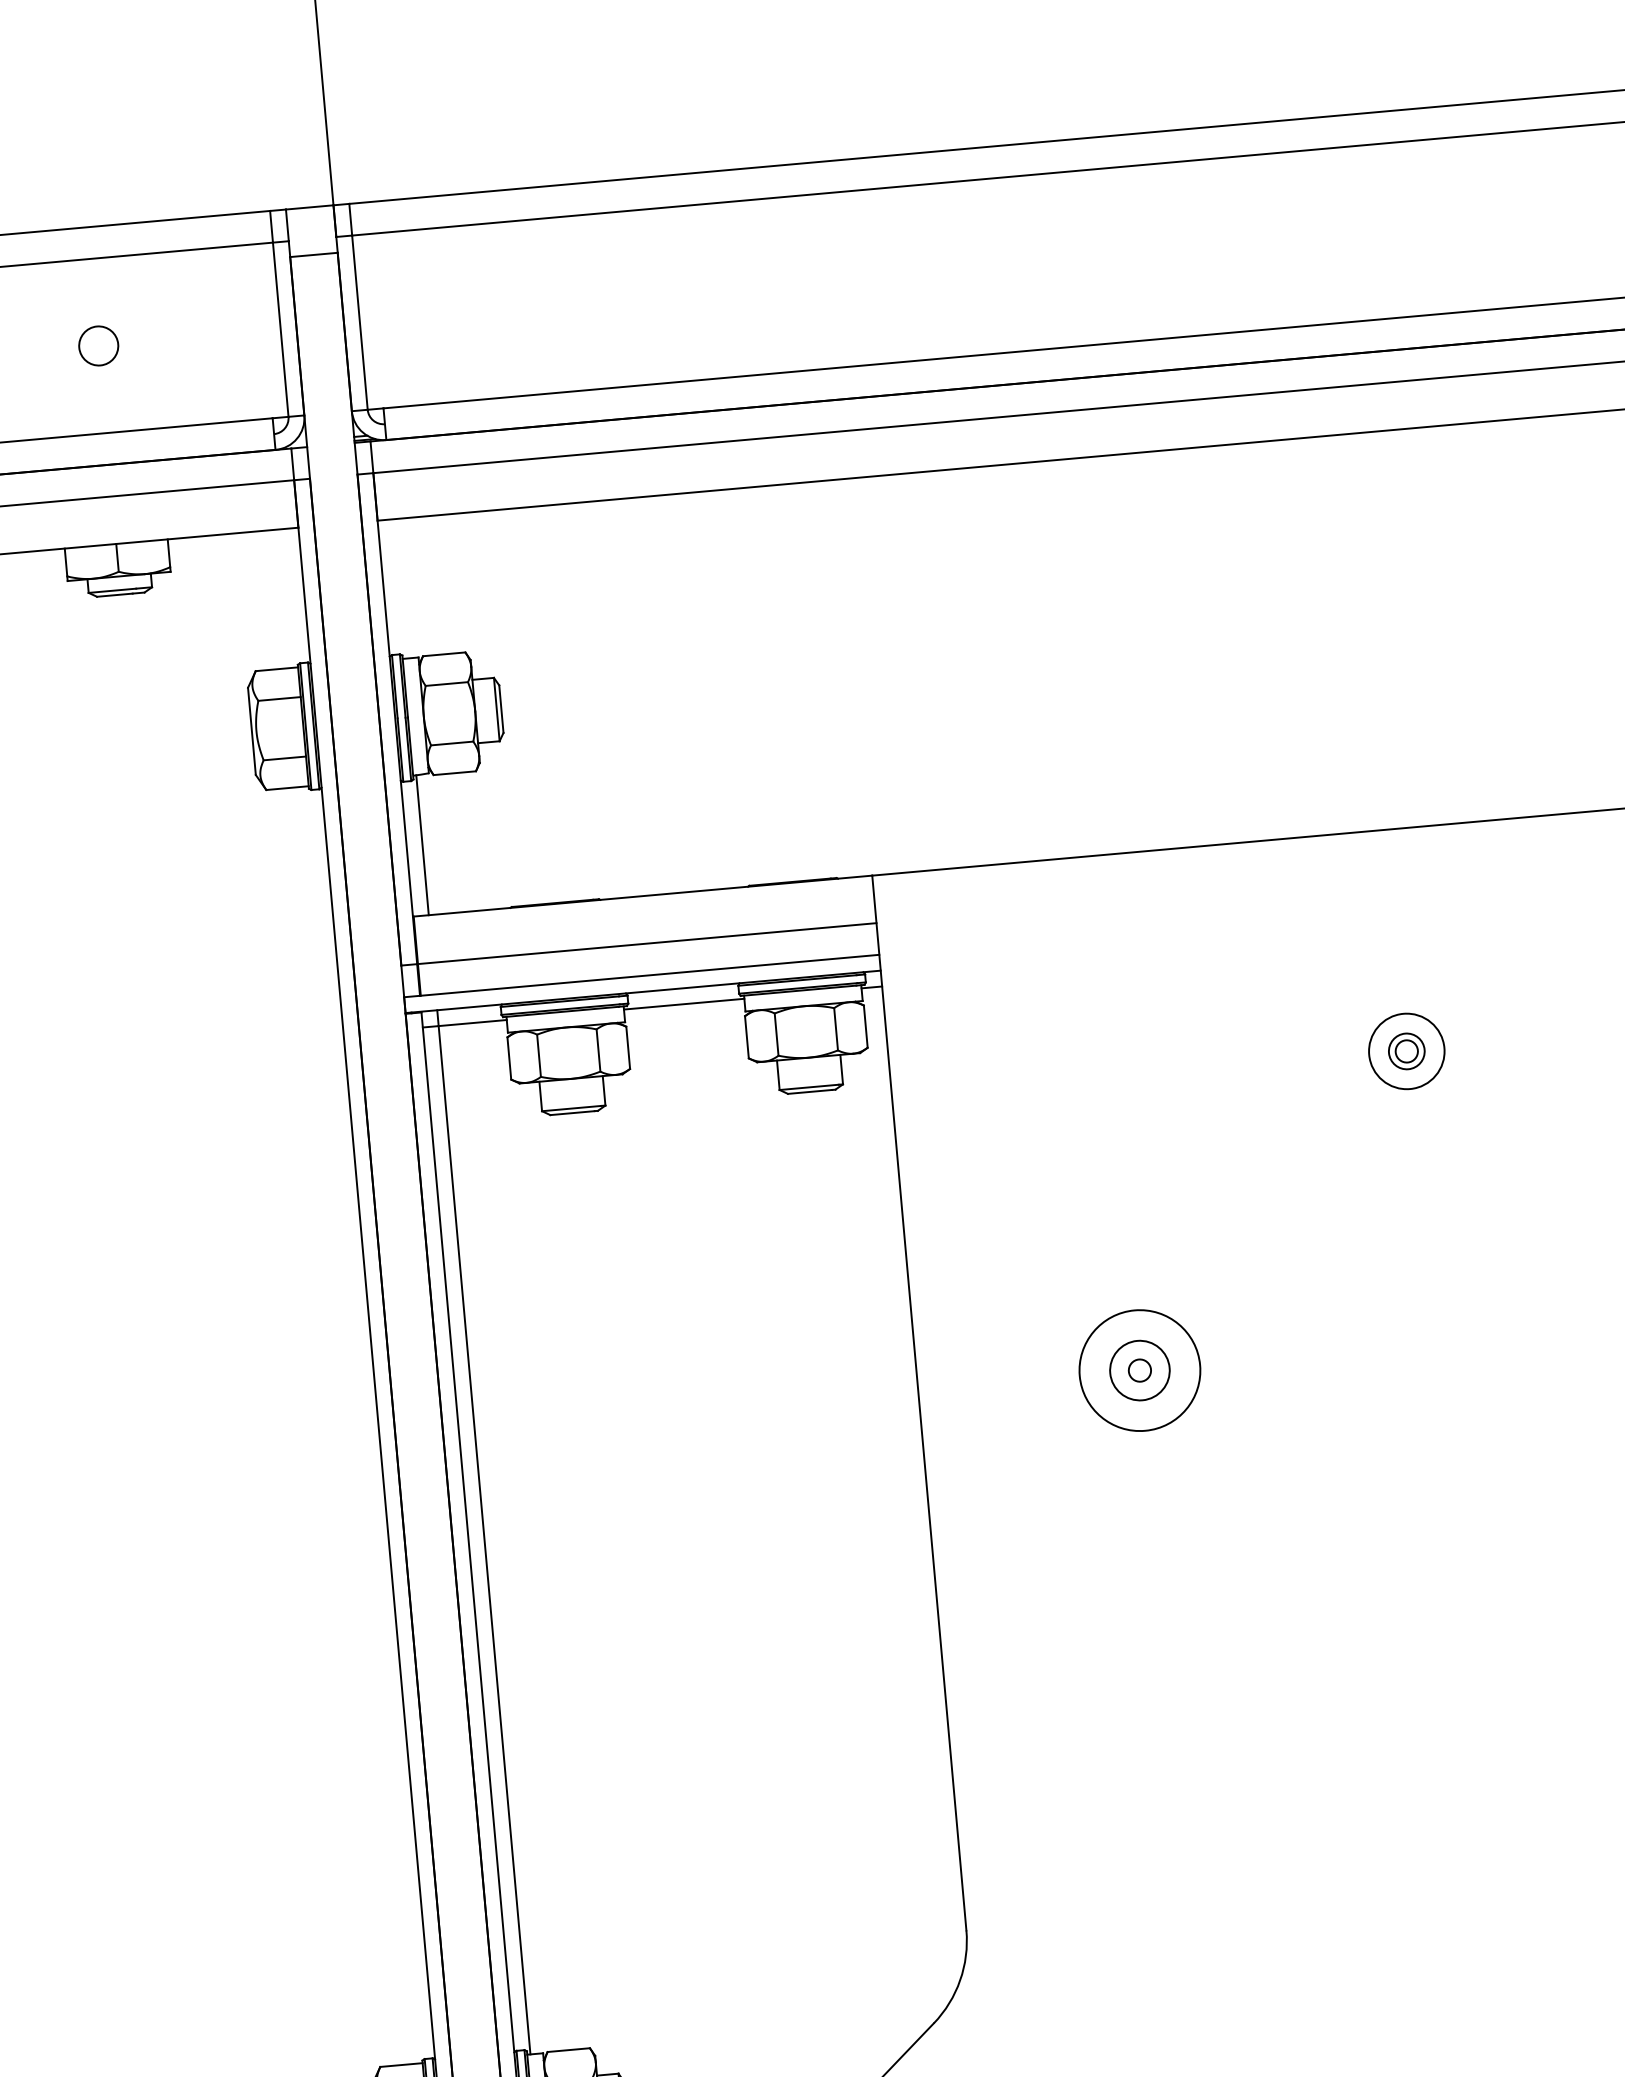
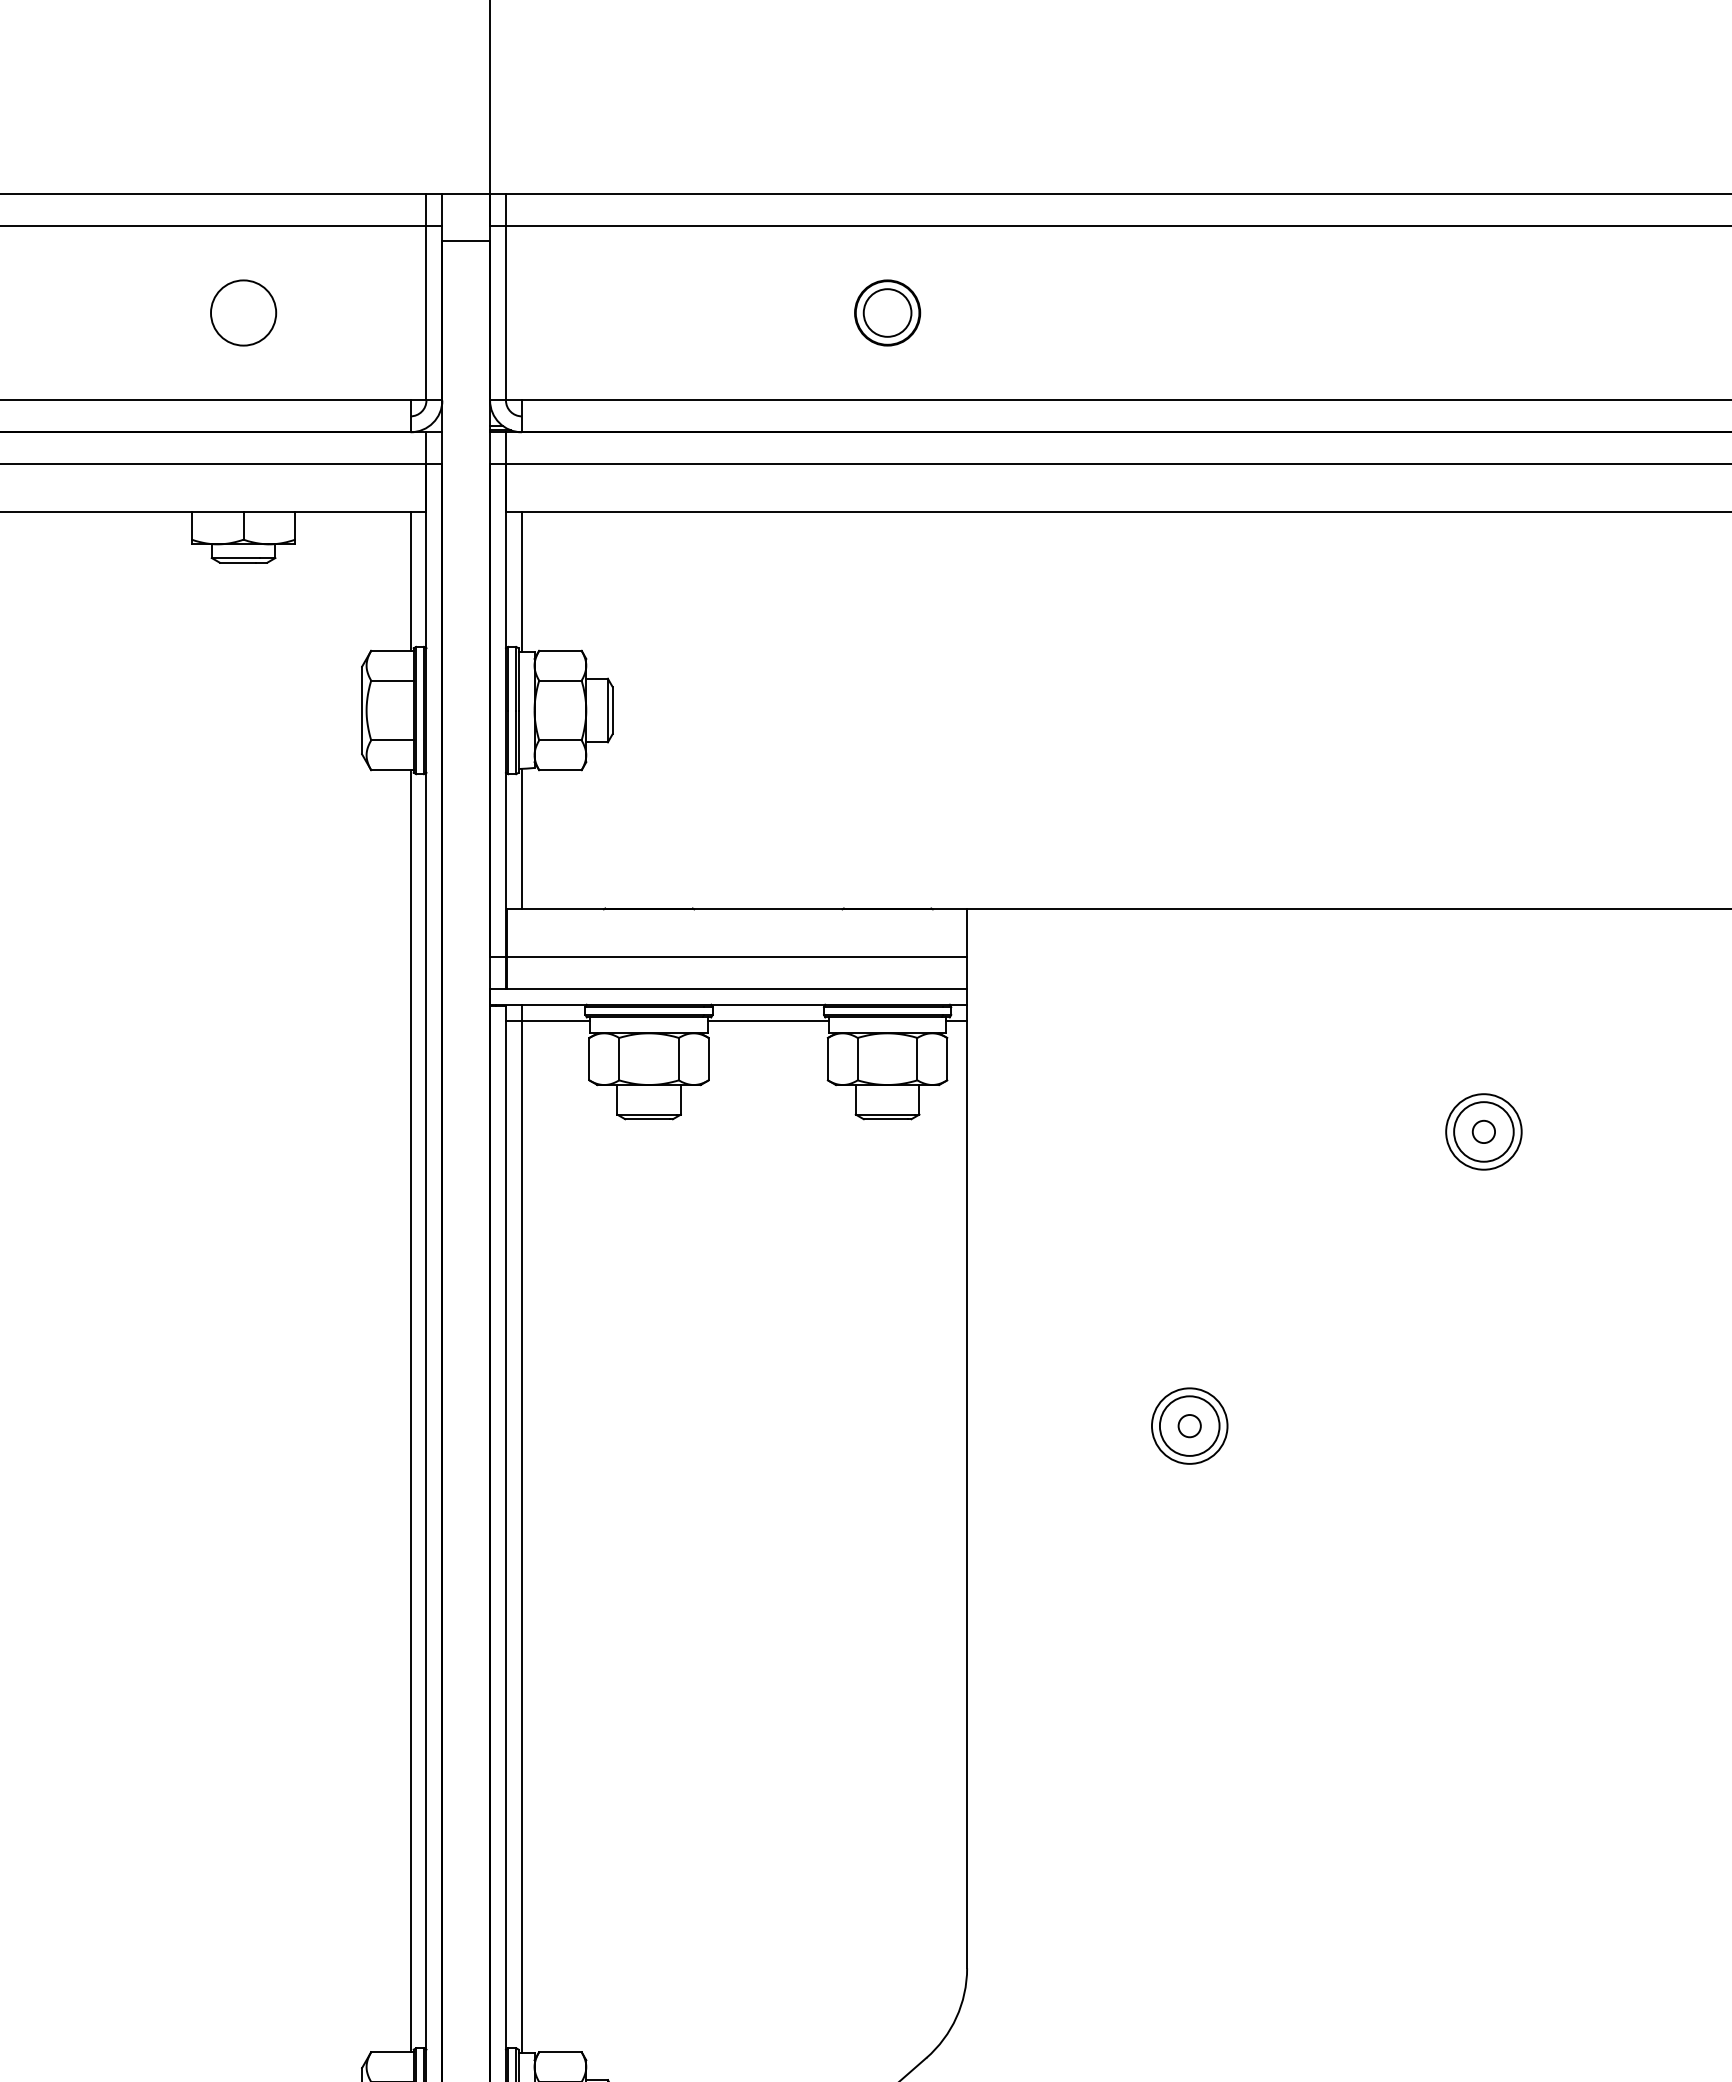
part: (739, 288) -> (887, 312), added
circle: (98, 345) -> (243, 312), size x1.67
line: (399, 588) -> (521, 581), added
line: (288, 597) -> (410, 580), added
circle: (1406, 1051) -> (1483, 1131), size x1.67
circle: (1139, 1370) -> (1189, 1425), size x0.62
line: (362, 1425) -> (410, 1411), added

